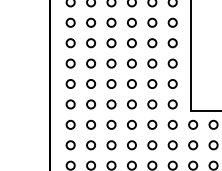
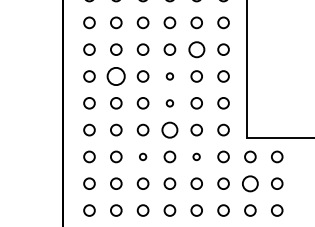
circle: (152, 43) -> (196, 49), size x1.4
circle: (91, 63) -> (116, 76), size x1.6
circle: (131, 63) -> (169, 76), size x0.6
circle: (131, 84) -> (169, 103), size x0.6
circle: (131, 103) -> (169, 129), size x1.4
circle: (111, 124) -> (142, 156), size x0.6
circle: (152, 124) -> (196, 156), size x0.6
circle: (193, 145) -> (250, 183), size x1.4

